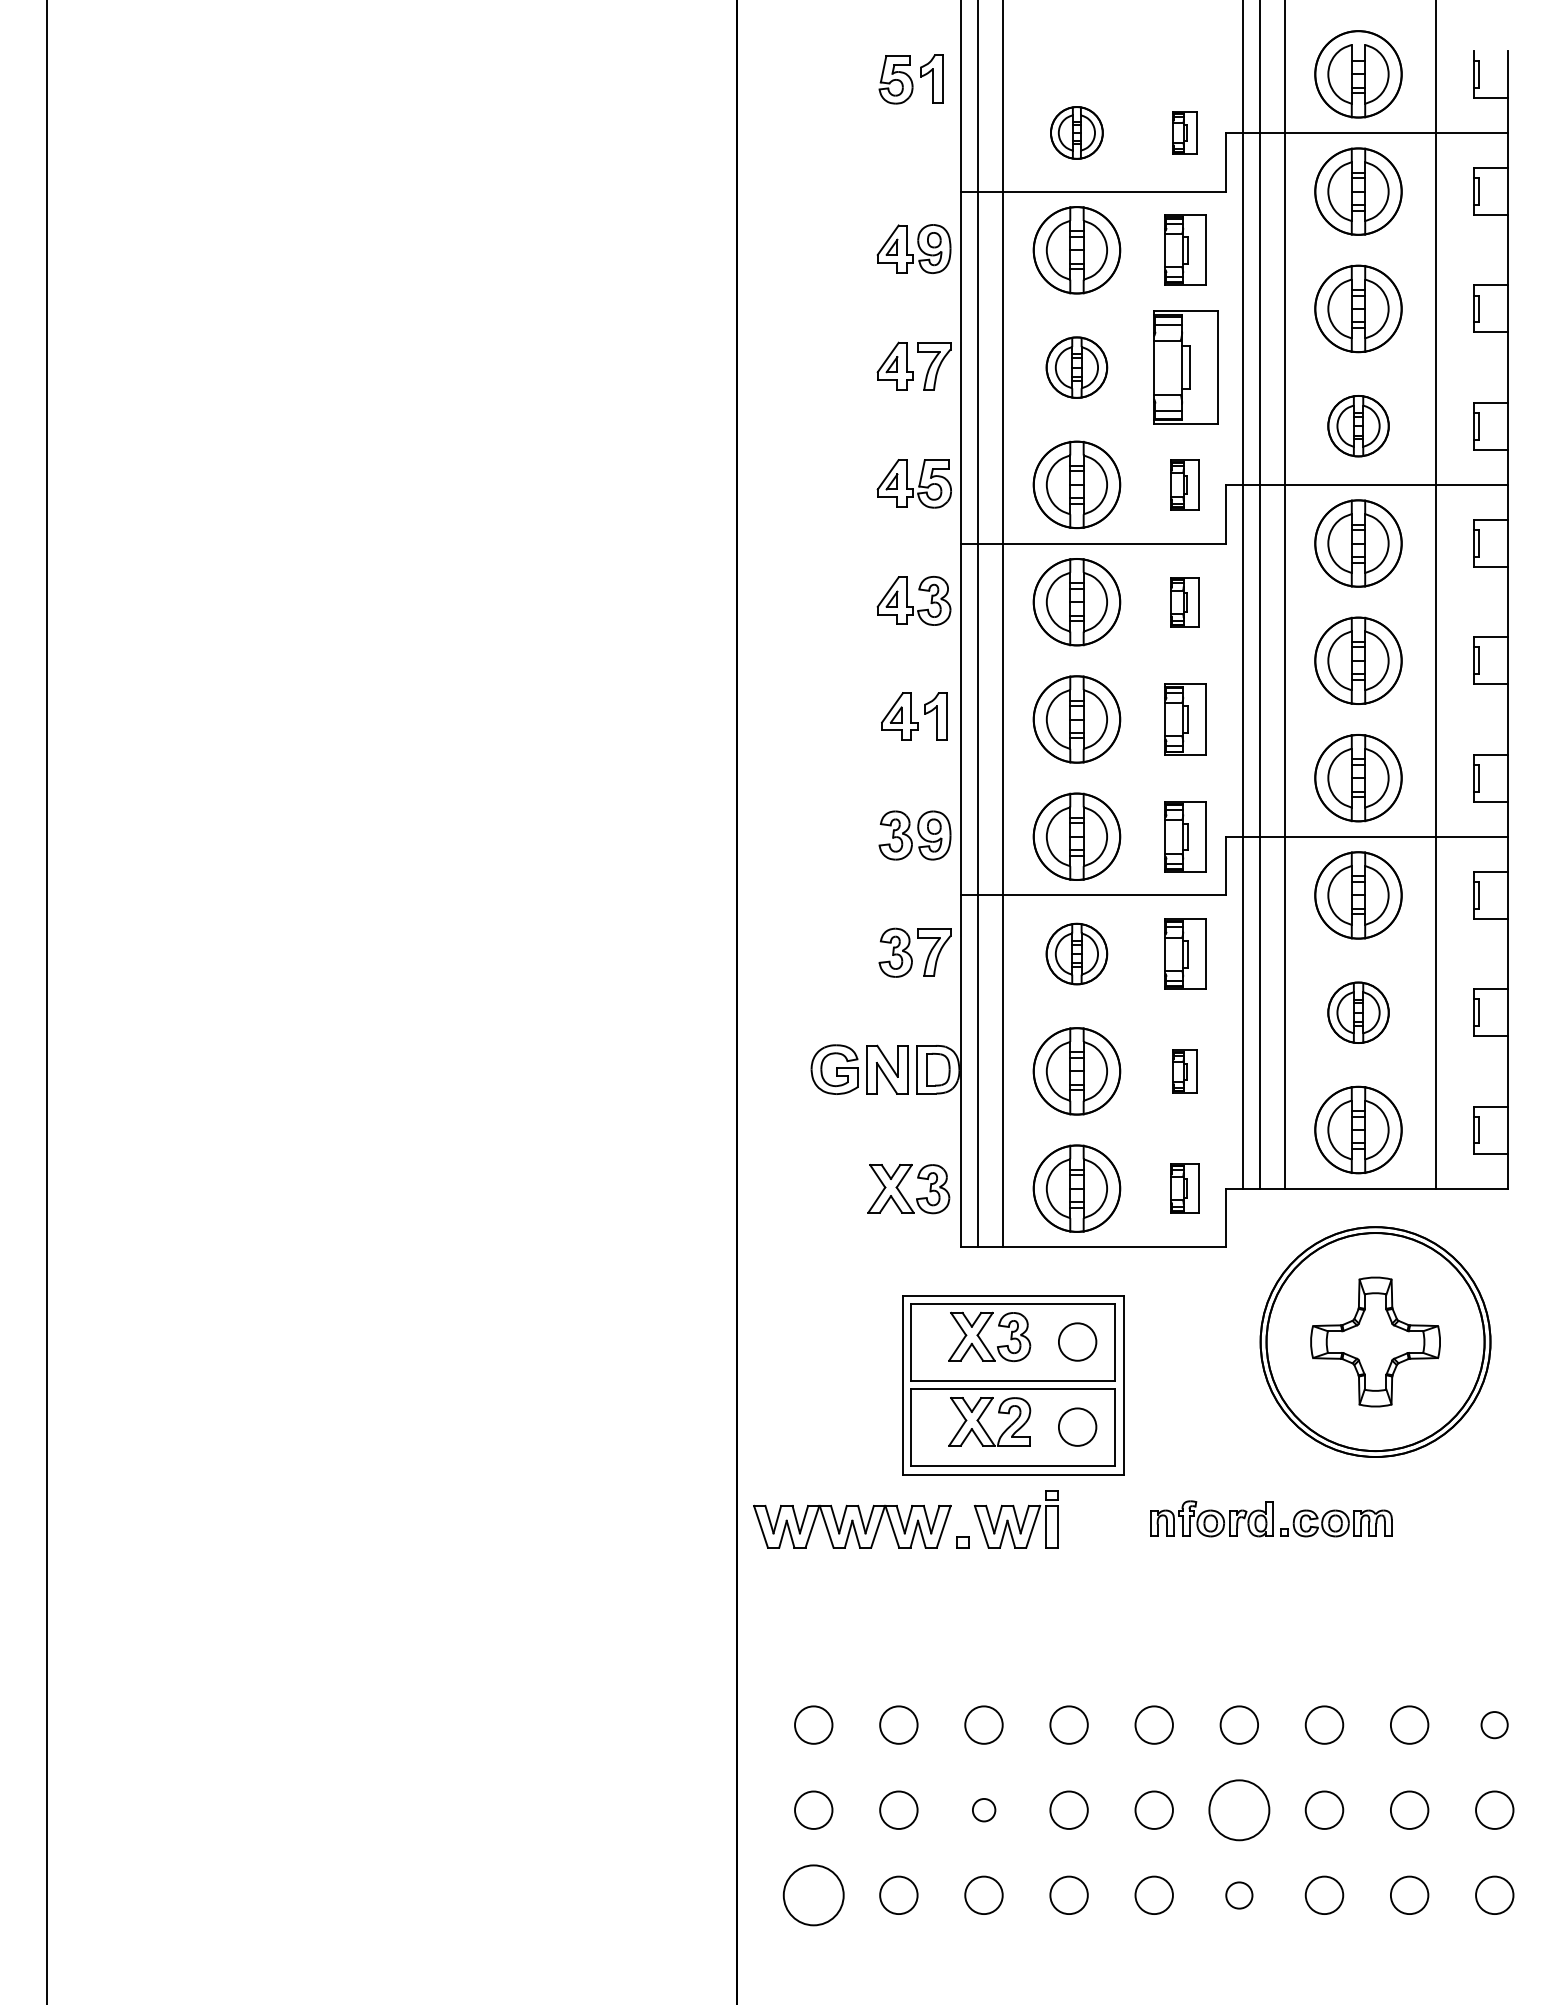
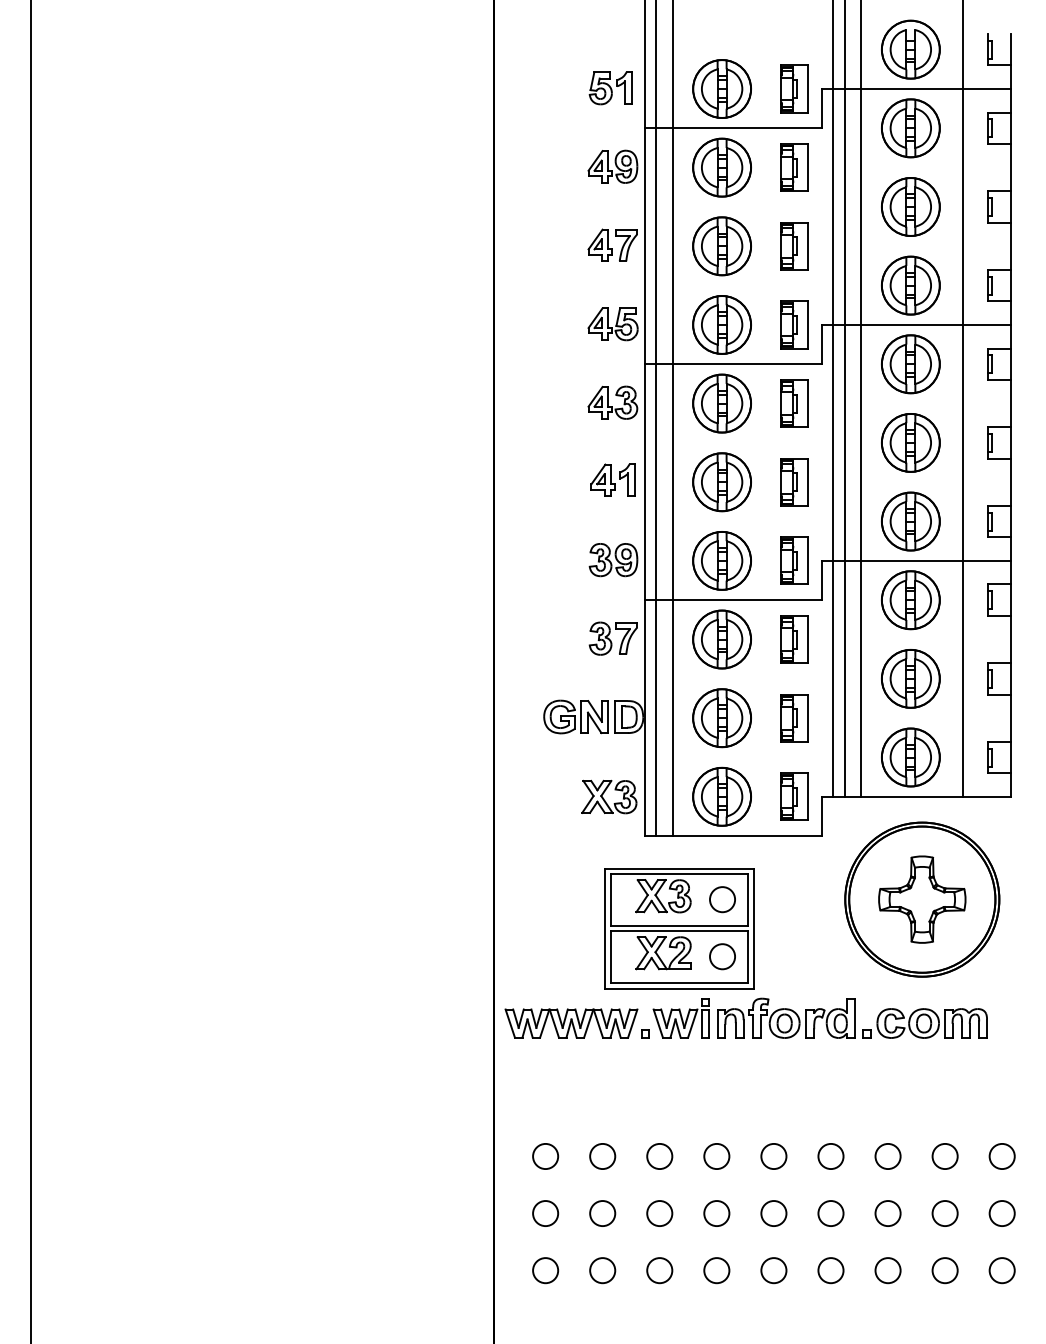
part: (910, 80) -> (610, 88), moved
part: (1076, 132) -> (721, 88), size x1.67
part: (1184, 132) -> (794, 88), size x1.67
part: (1076, 367) -> (721, 246), size x1.43
part: (1184, 367) -> (794, 246), size x0.62
part: (1357, 426) -> (910, 285), size x1.43
part: (1184, 484) -> (794, 324), size x1.43
part: (1184, 602) -> (794, 403), size x1.43
part: (1076, 954) -> (721, 639), size x1.43
part: (1357, 1012) -> (910, 678), size x1.43
part: (1184, 1071) -> (794, 718), size x1.67
part: (1184, 1188) -> (794, 796), size x1.43
part: (1271, 1517) -> (852, 1017), size x1.67
circle: (1493, 1725) -> (1001, 1156), size x1.43
circle: (983, 1810) -> (659, 1213), size x1.67
circle: (1238, 1810) -> (830, 1213), size x0.62
circle: (813, 1895) -> (545, 1270), size x0.62
circle: (1238, 1895) -> (830, 1270), size x1.43

